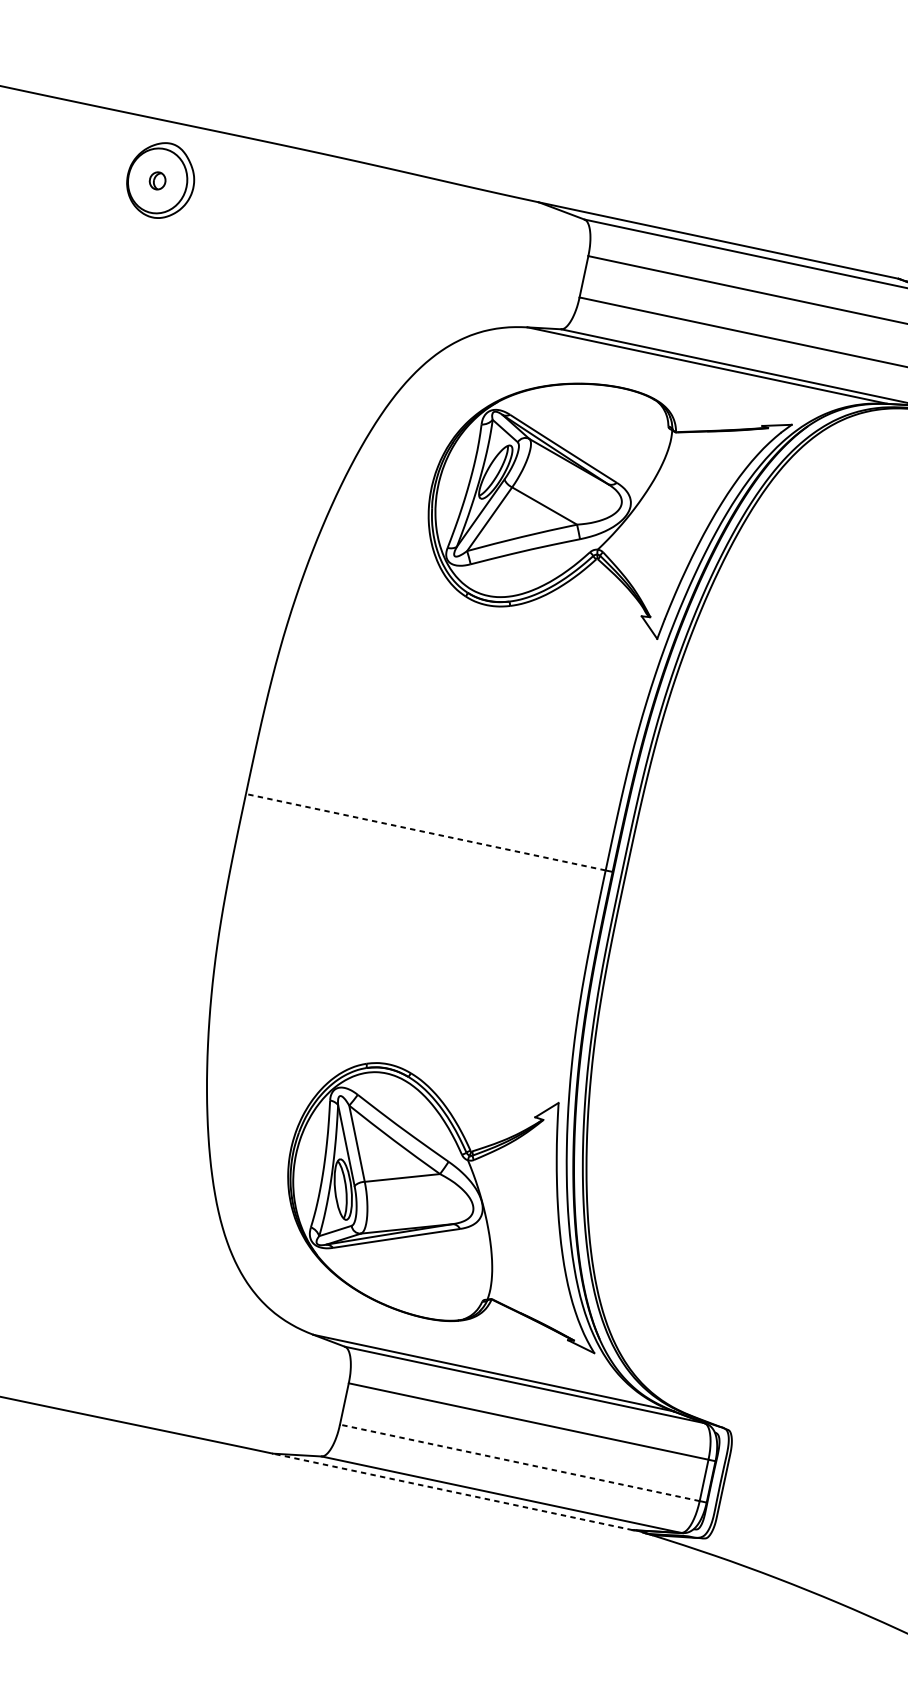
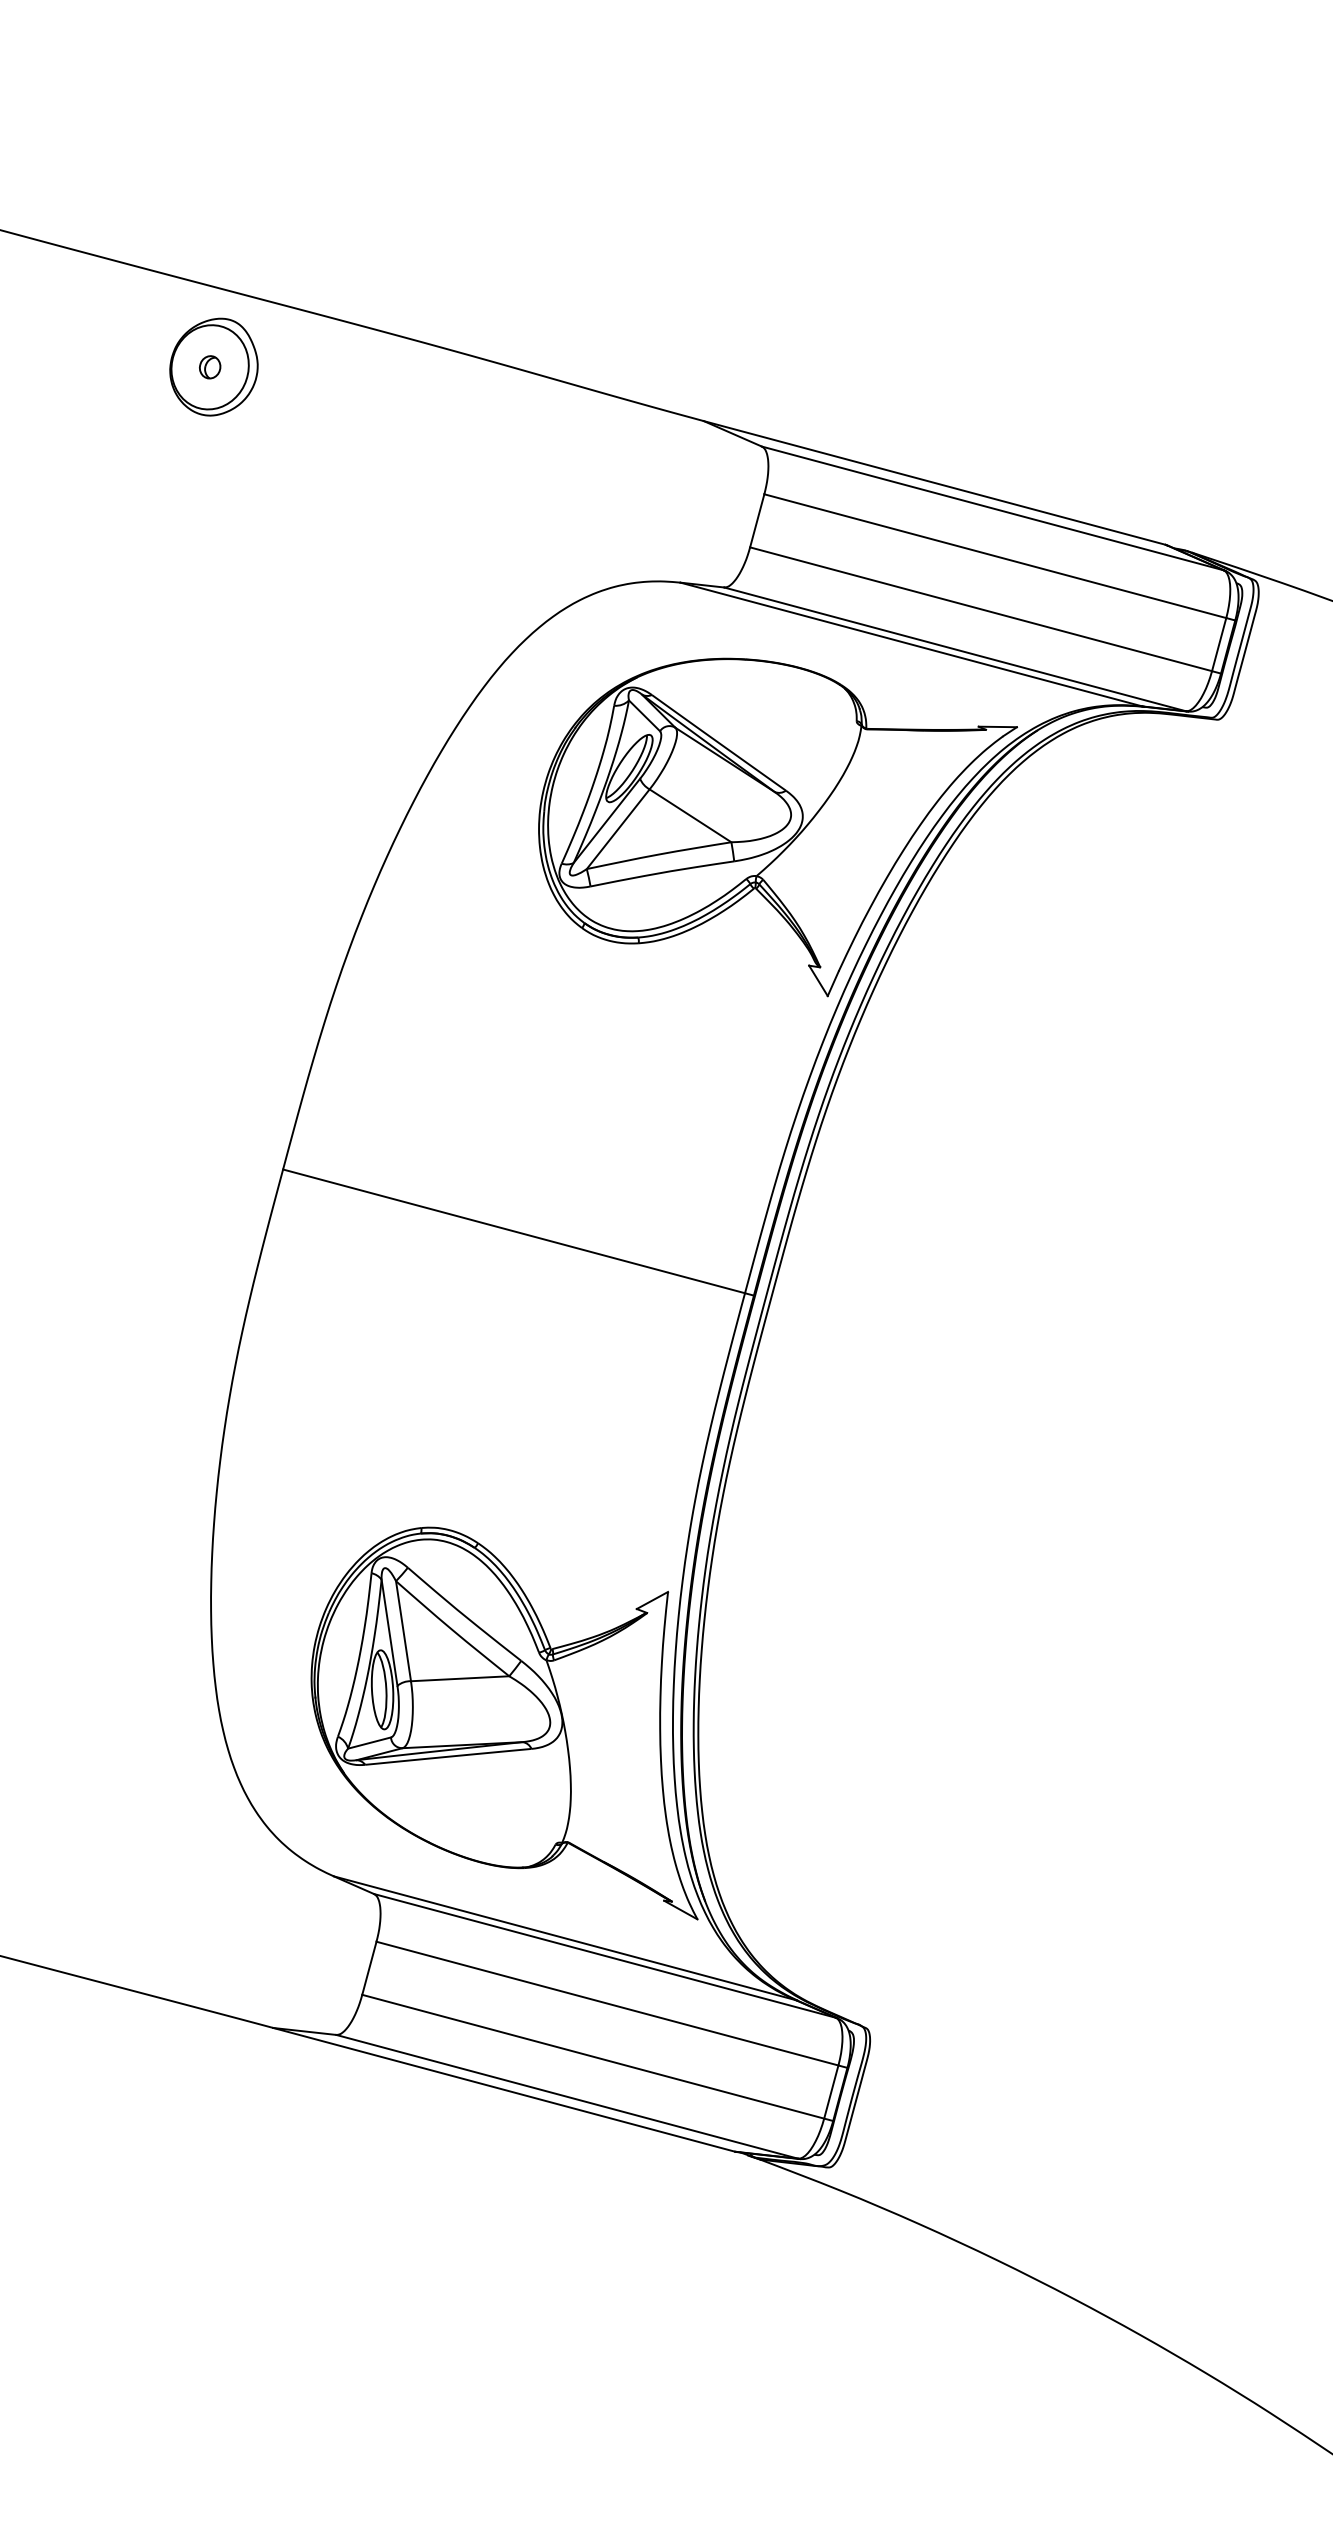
line: (425, 832) -> (513, 1231), dashed -> solid
line: (519, 1462) -> (592, 2056), dashed -> solid
line: (452, 1491) -> (503, 2089), dashed -> solid

